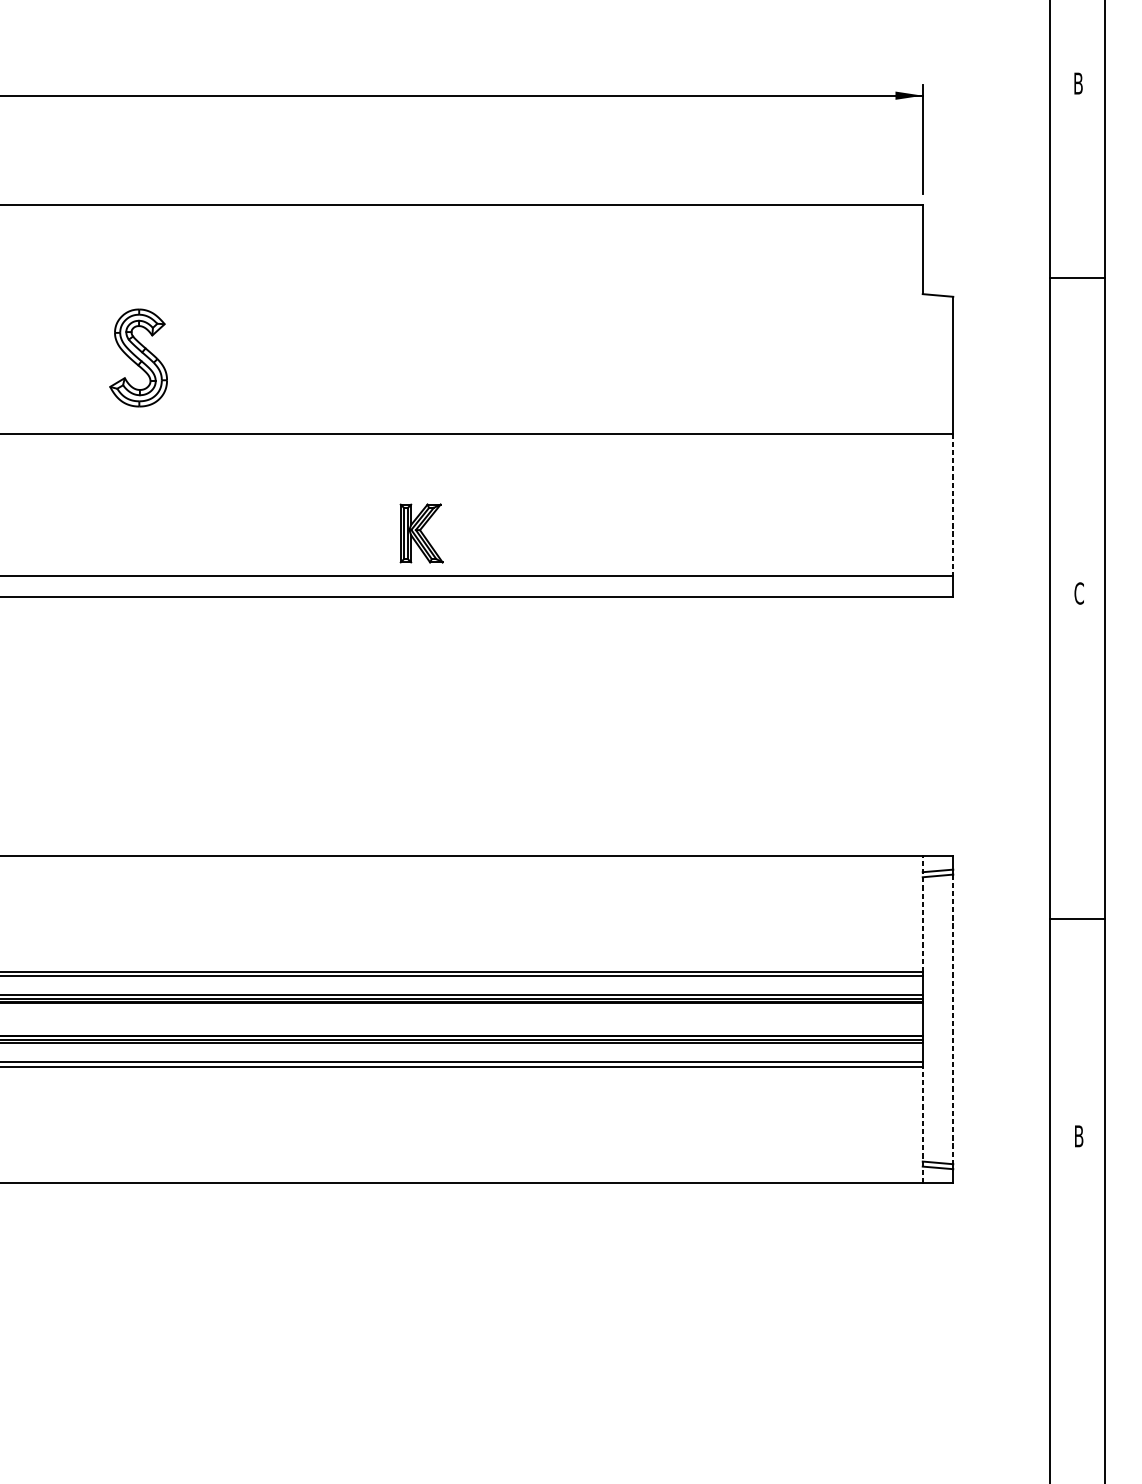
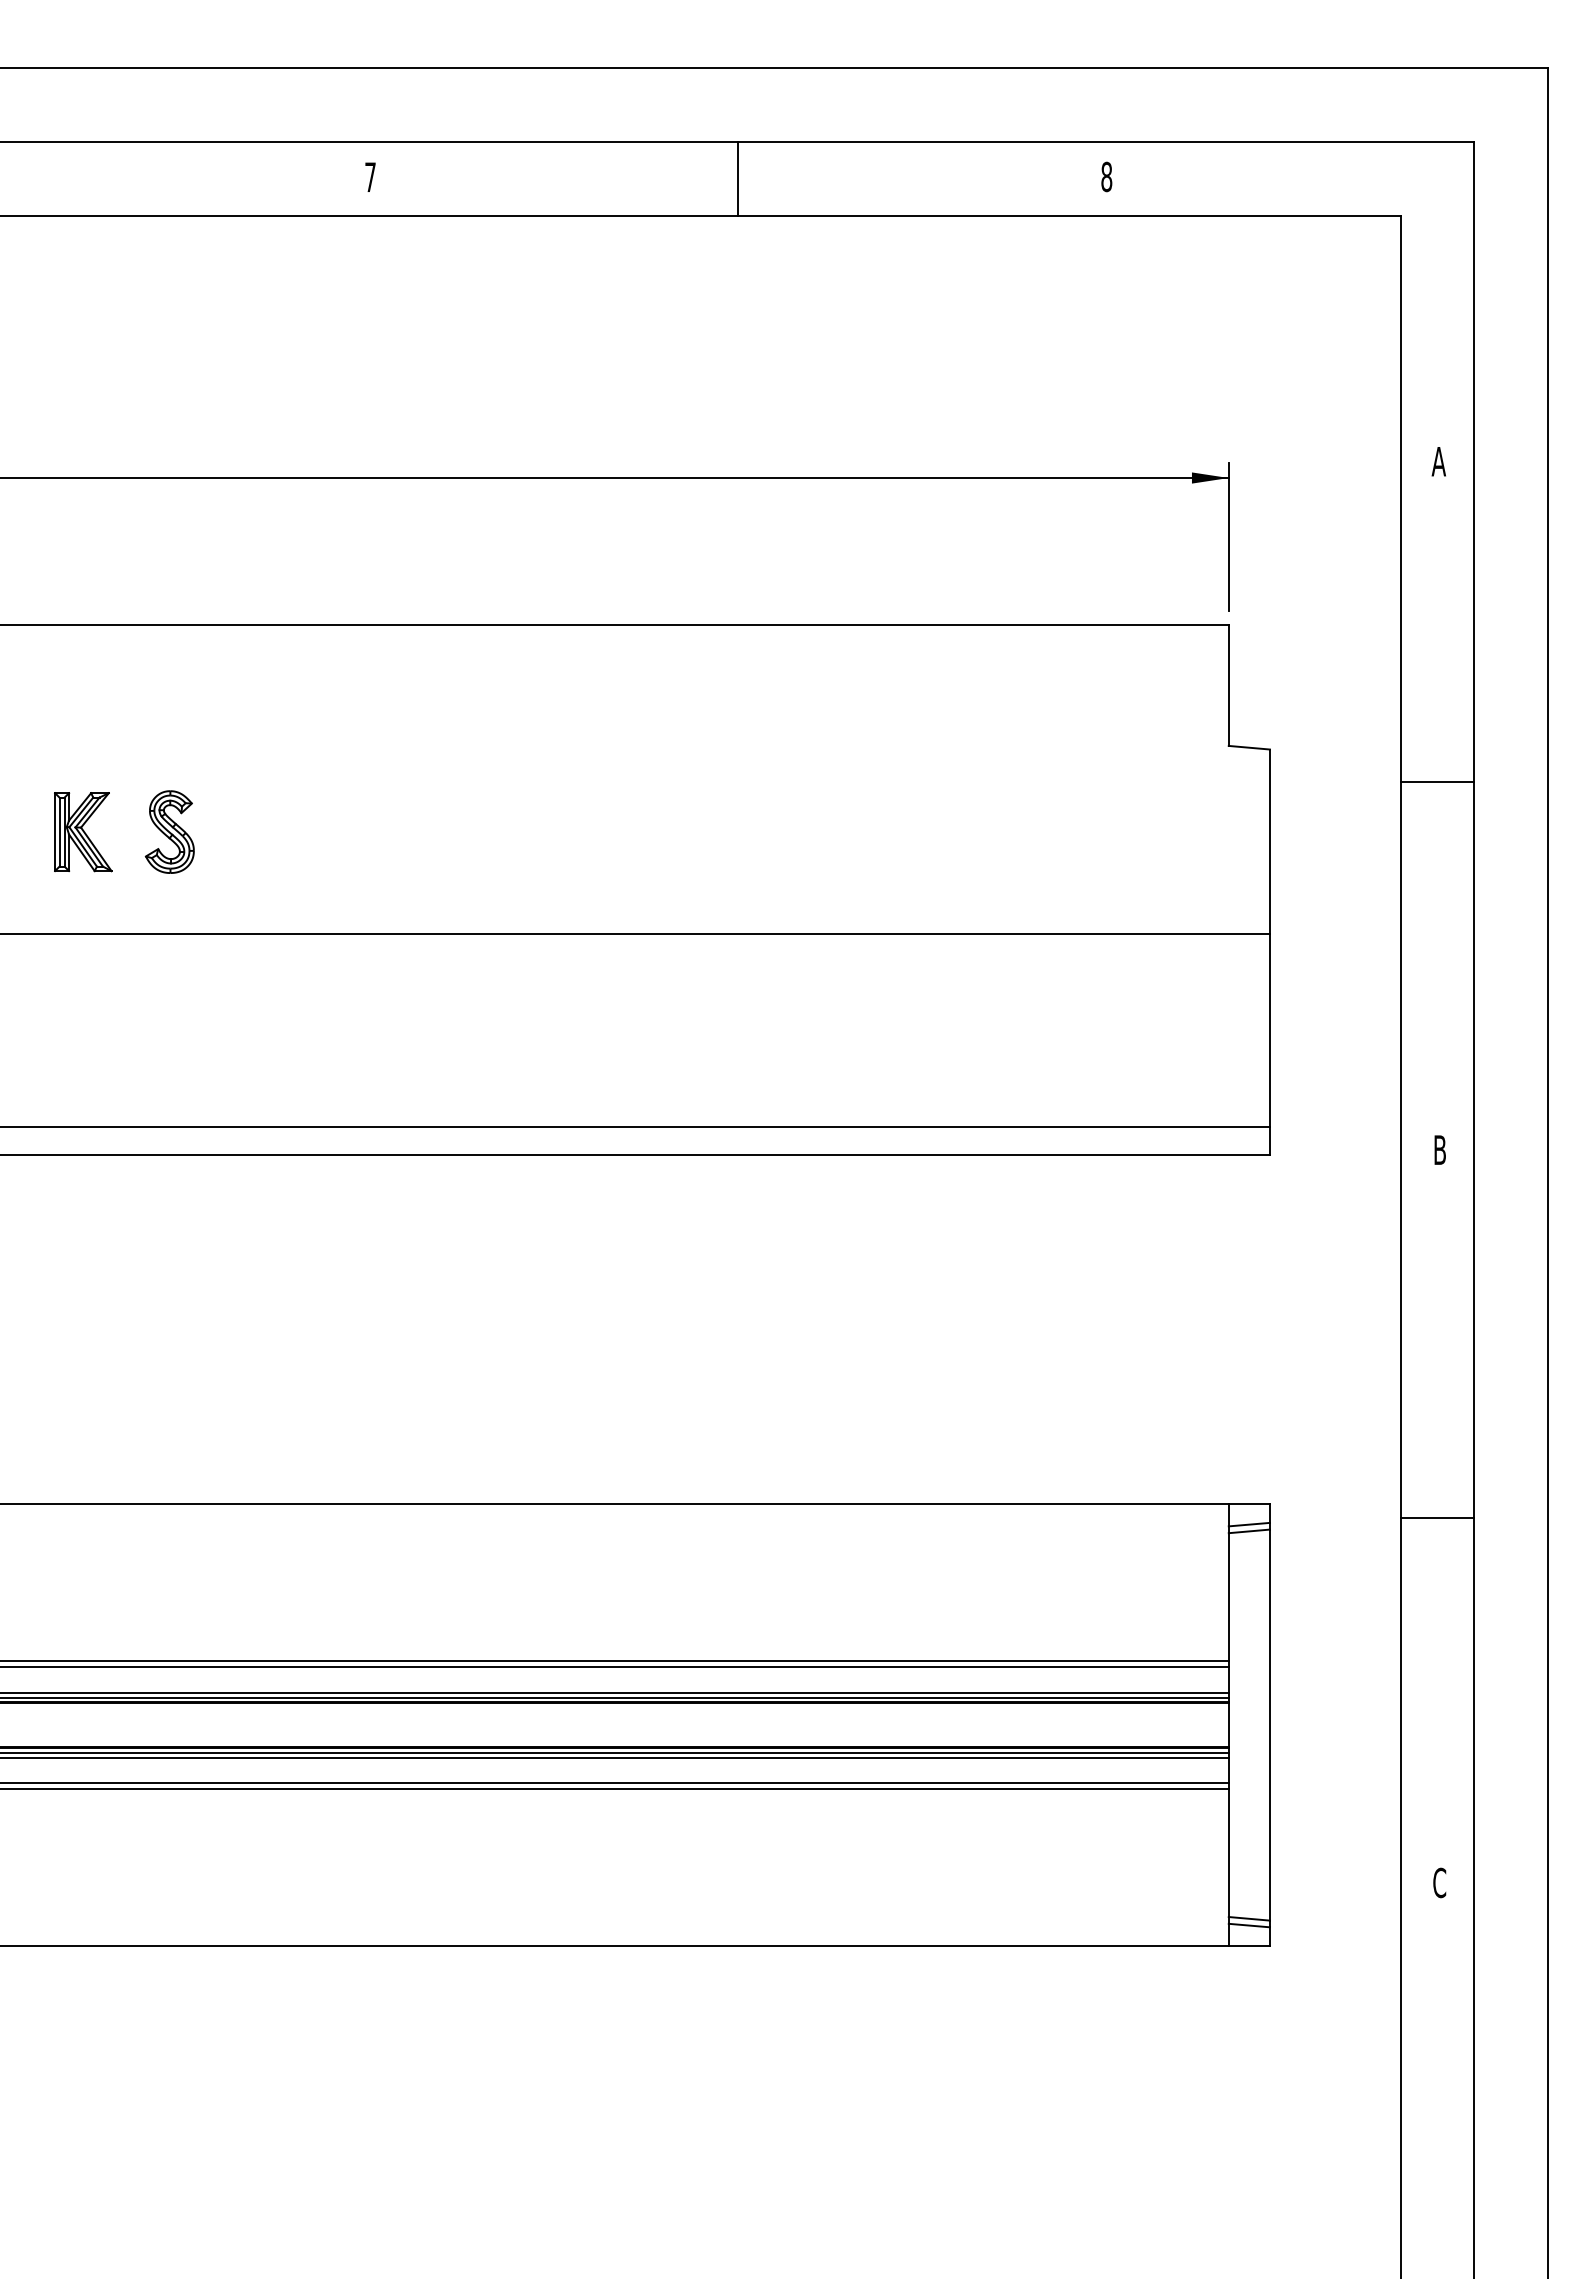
text: (1078, 83) -> (1438, 461), B -> A
line: (1077, 278) -> (1437, 782), moved
part: (138, 357) -> (169, 831), size x0.62
line: (952, 504) -> (1269, 1030), dashed -> solid
part: (421, 533) -> (83, 832), moved
text: (1078, 593) -> (1439, 1150), C -> B
line: (922, 913) -> (1228, 1582), dashed -> solid
line: (1077, 918) -> (1437, 1518), moved
line: (952, 1019) -> (1269, 1725), dashed -> solid
line: (922, 1124) -> (1228, 1866), dashed -> solid
text: (1078, 1136) -> (1439, 1882), B -> C

